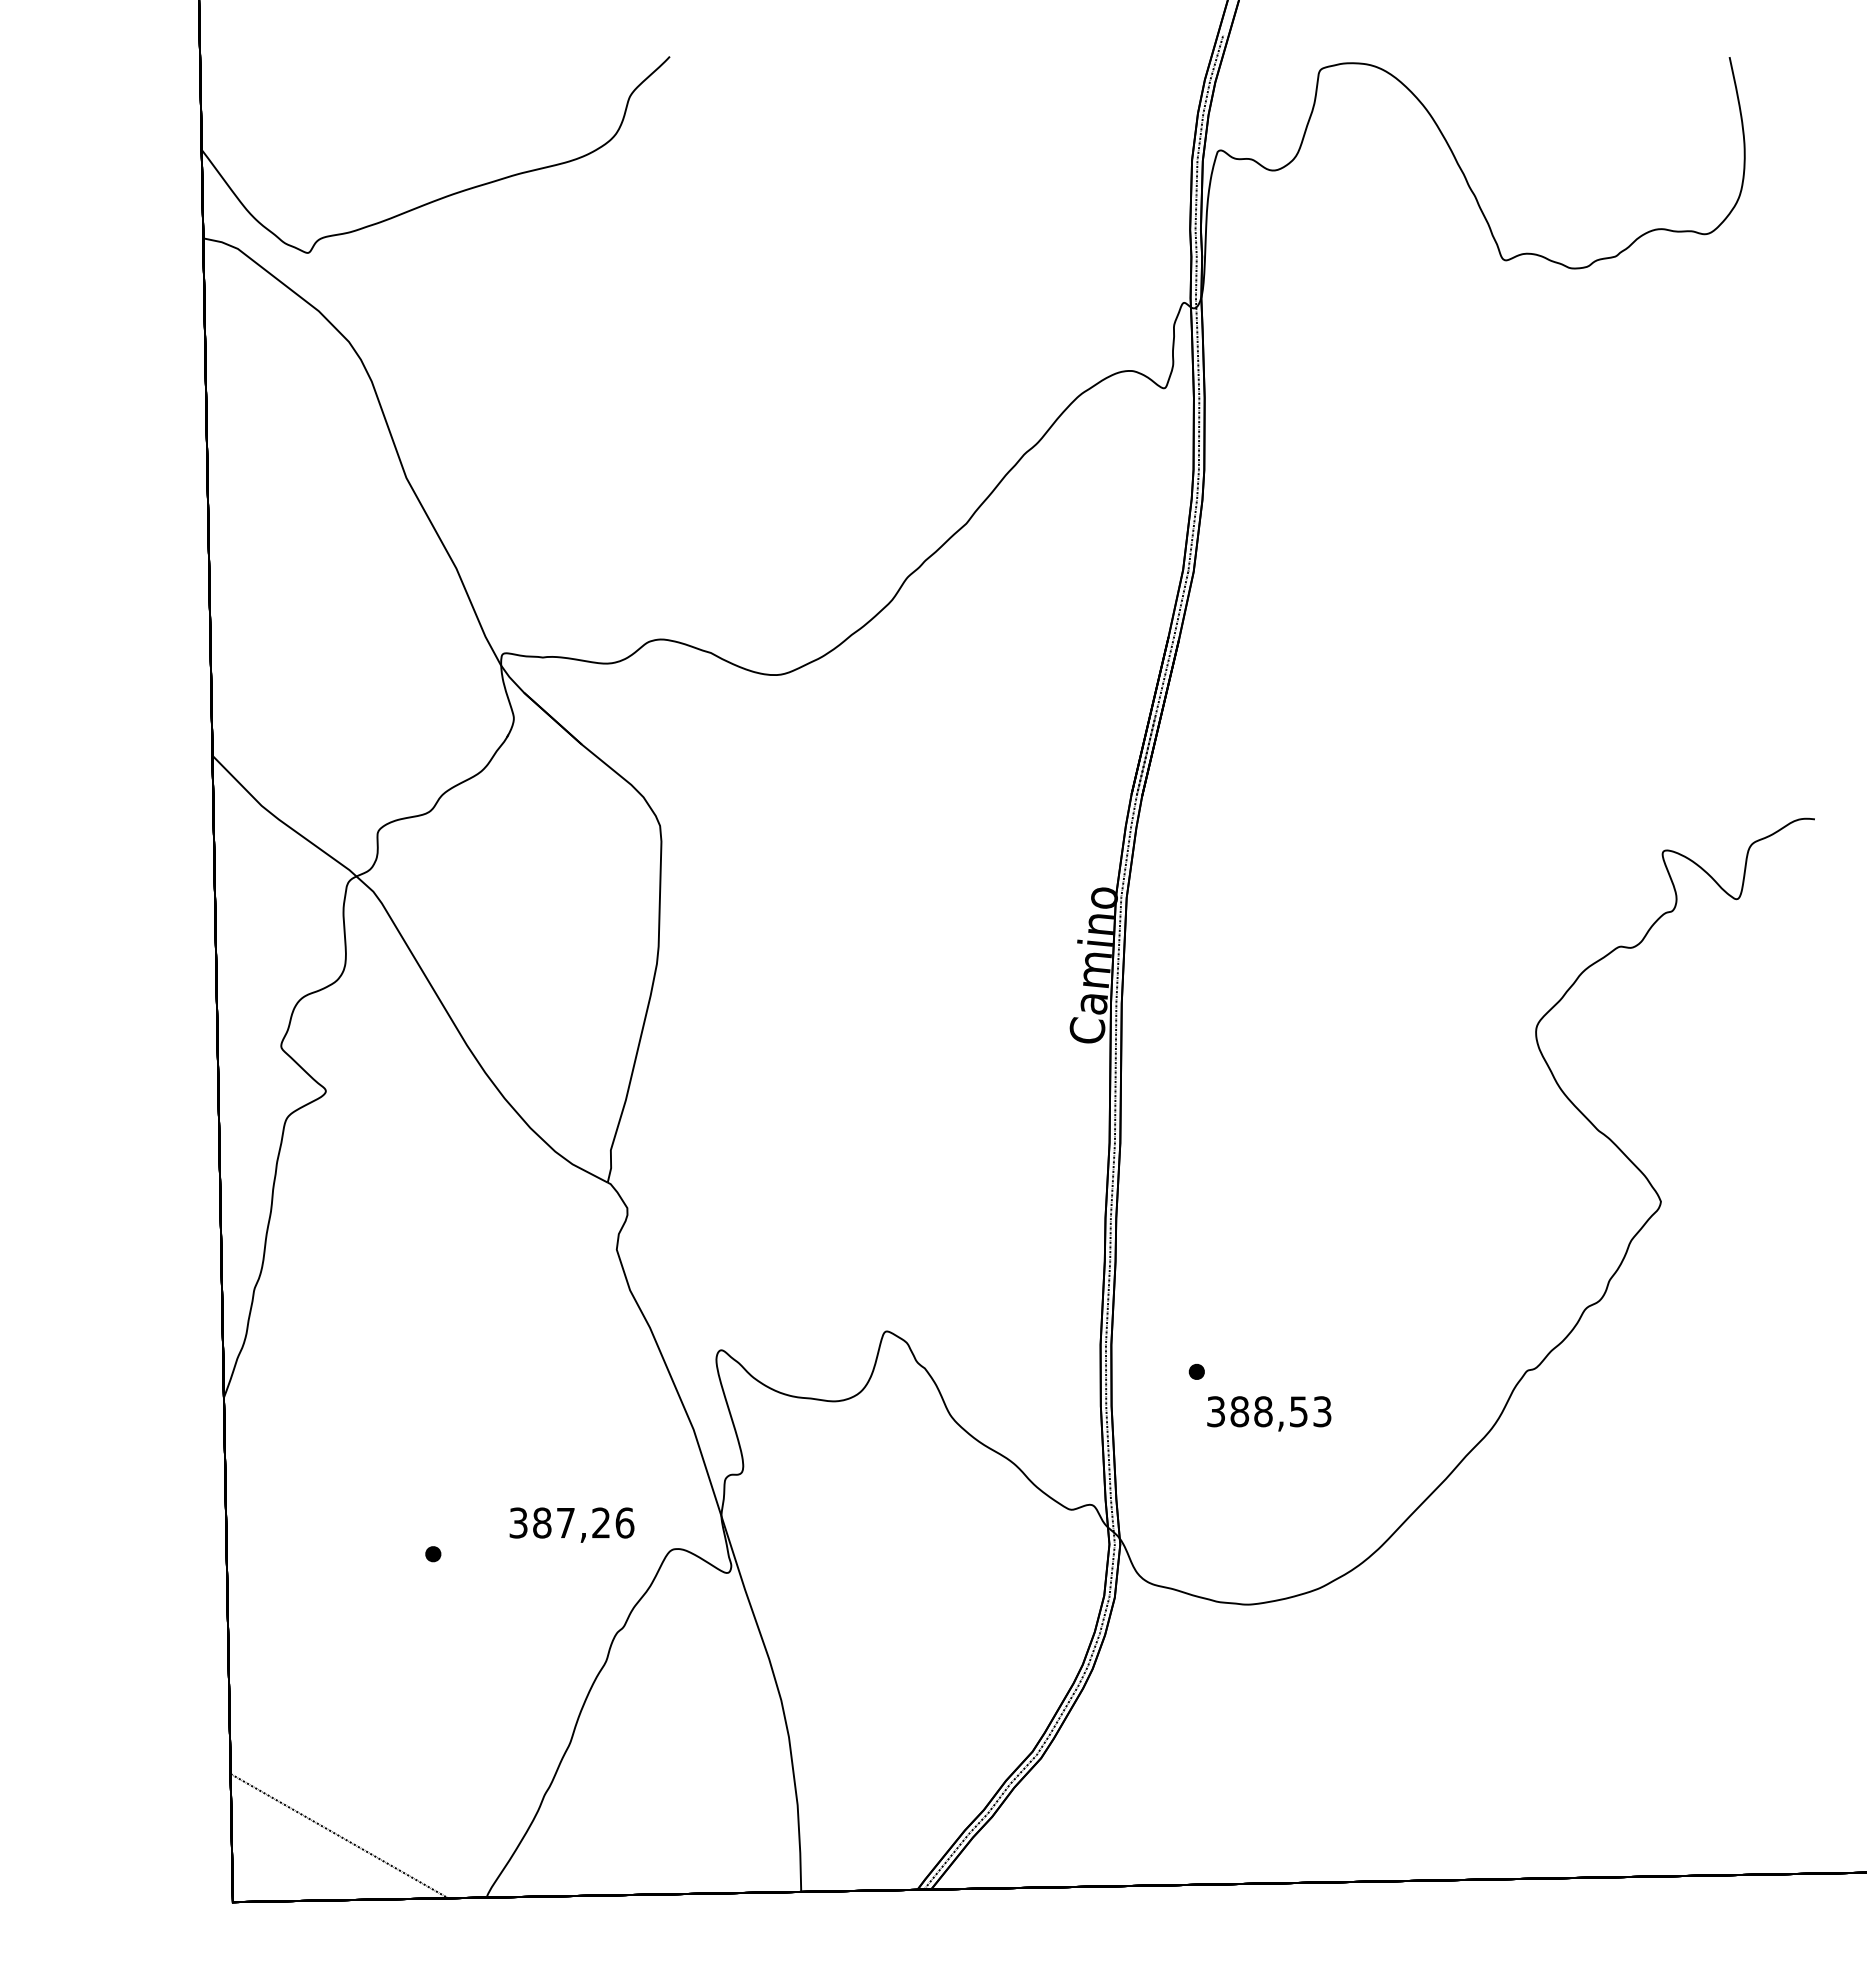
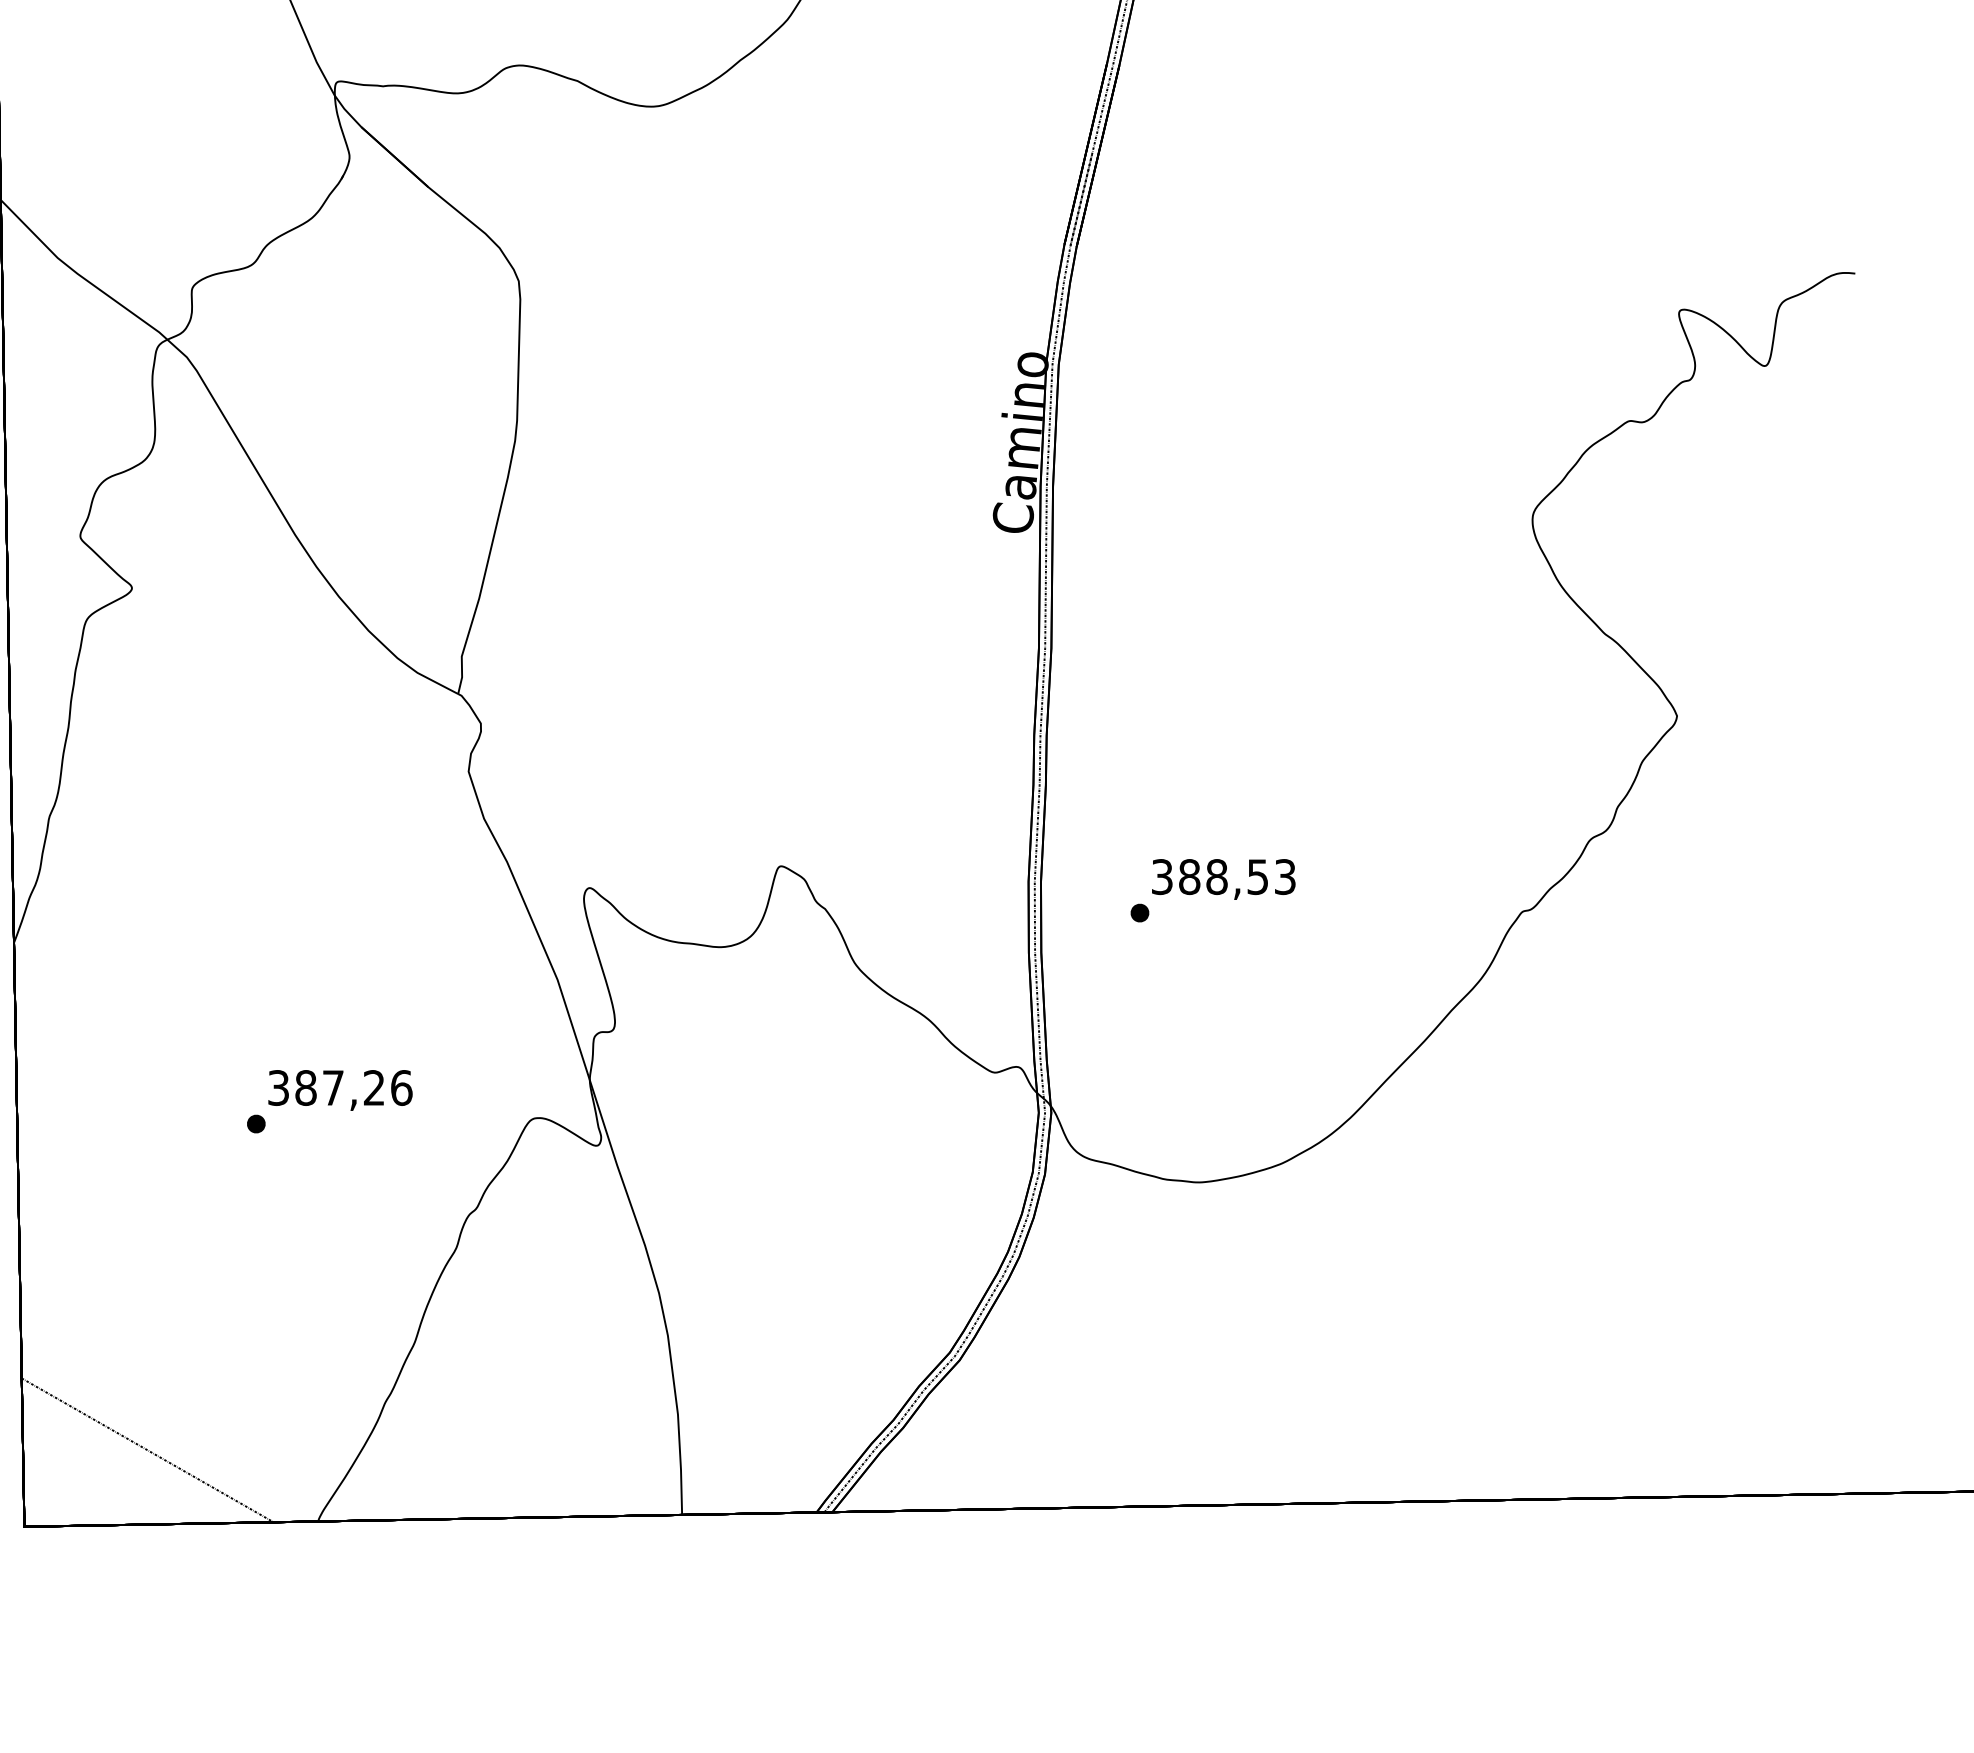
text: (1269, 1413) -> (1224, 879), moved
text: (571, 1524) -> (339, 1089), moved

